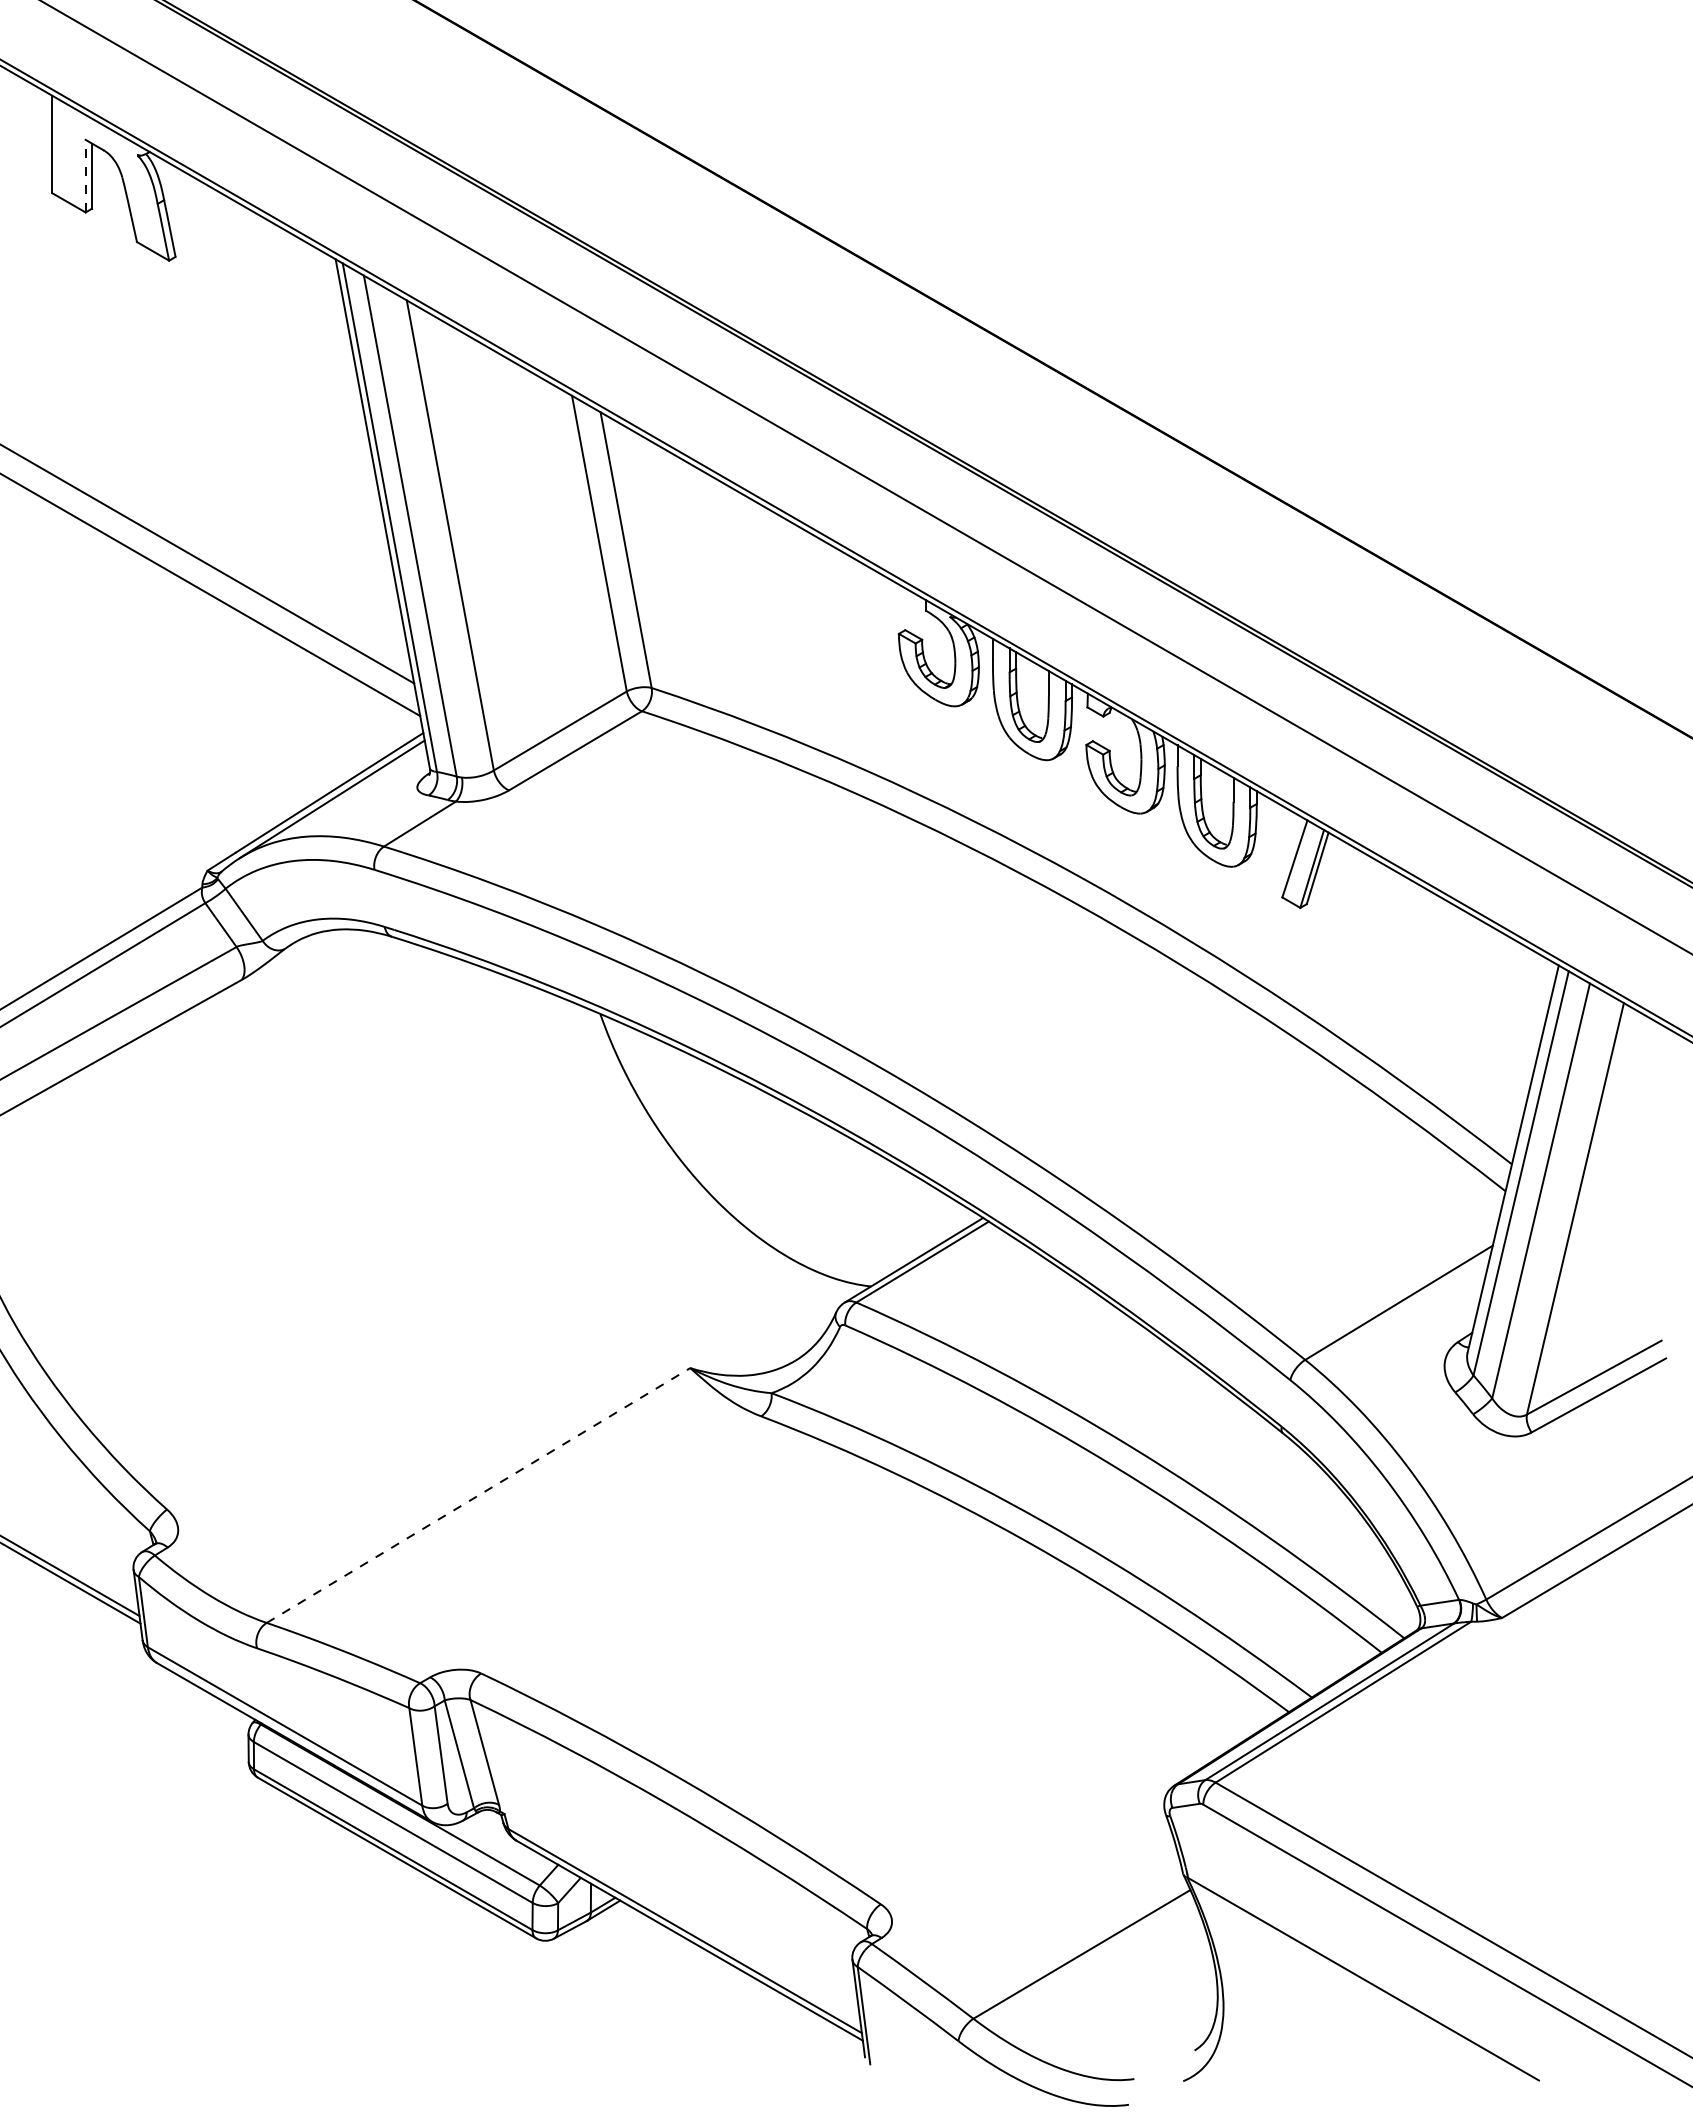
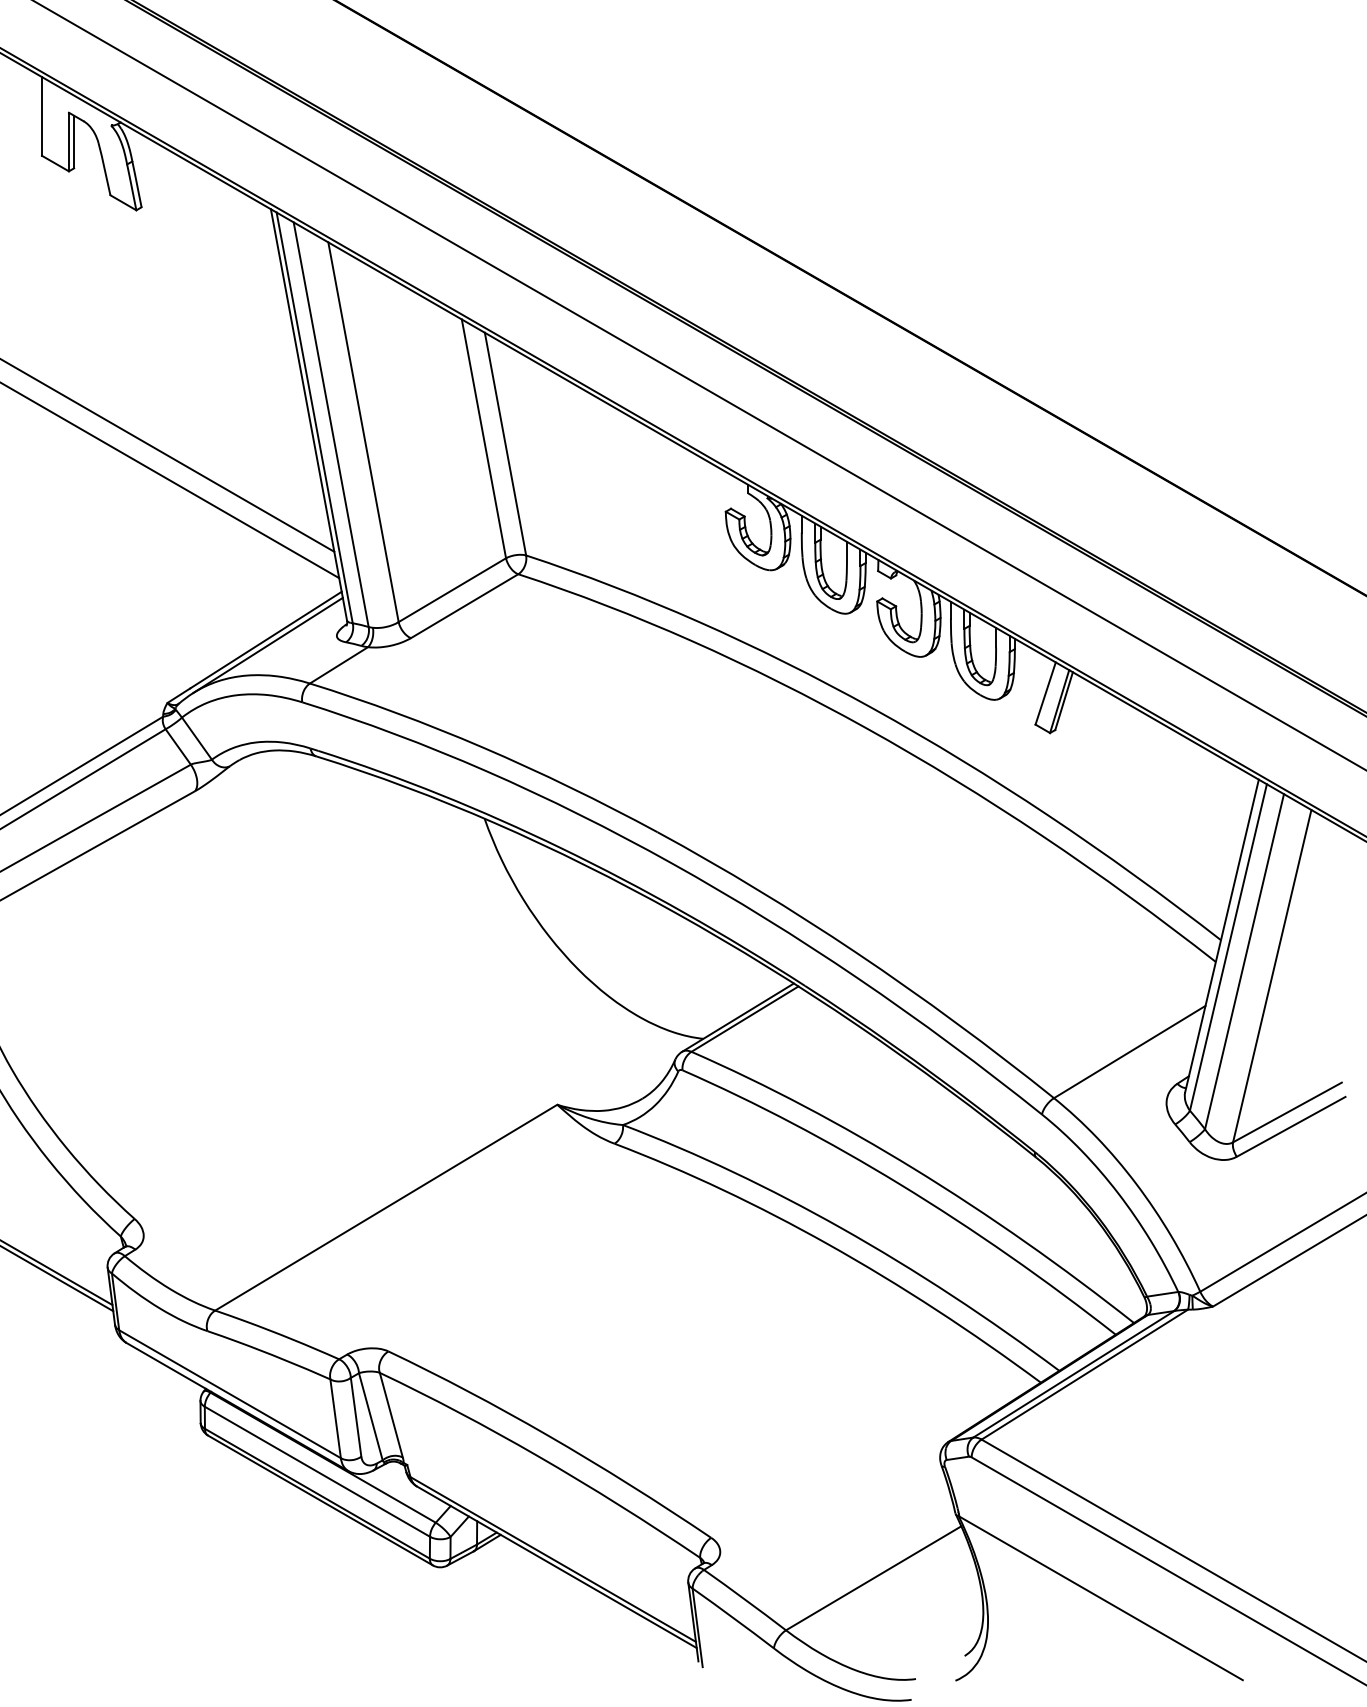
line: (85, 175) -> (68, 141), dashed -> solid
line: (478, 1495) -> (386, 1207), dashed -> solid

